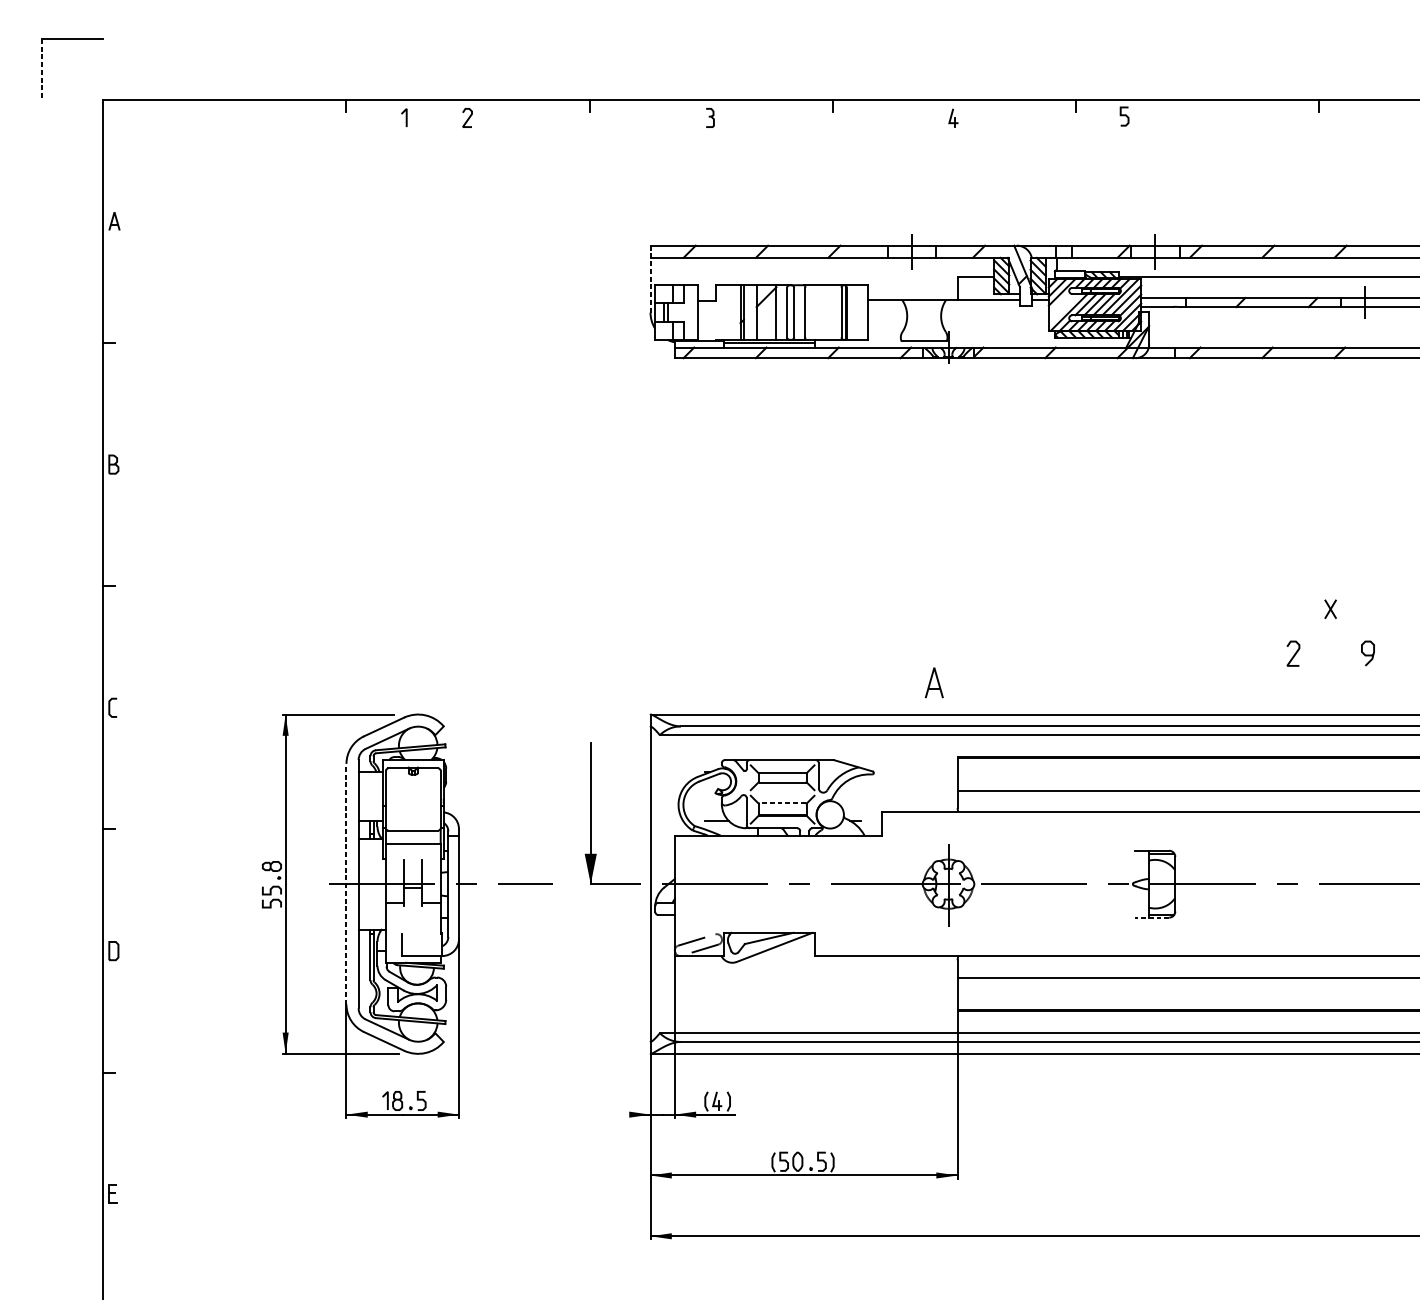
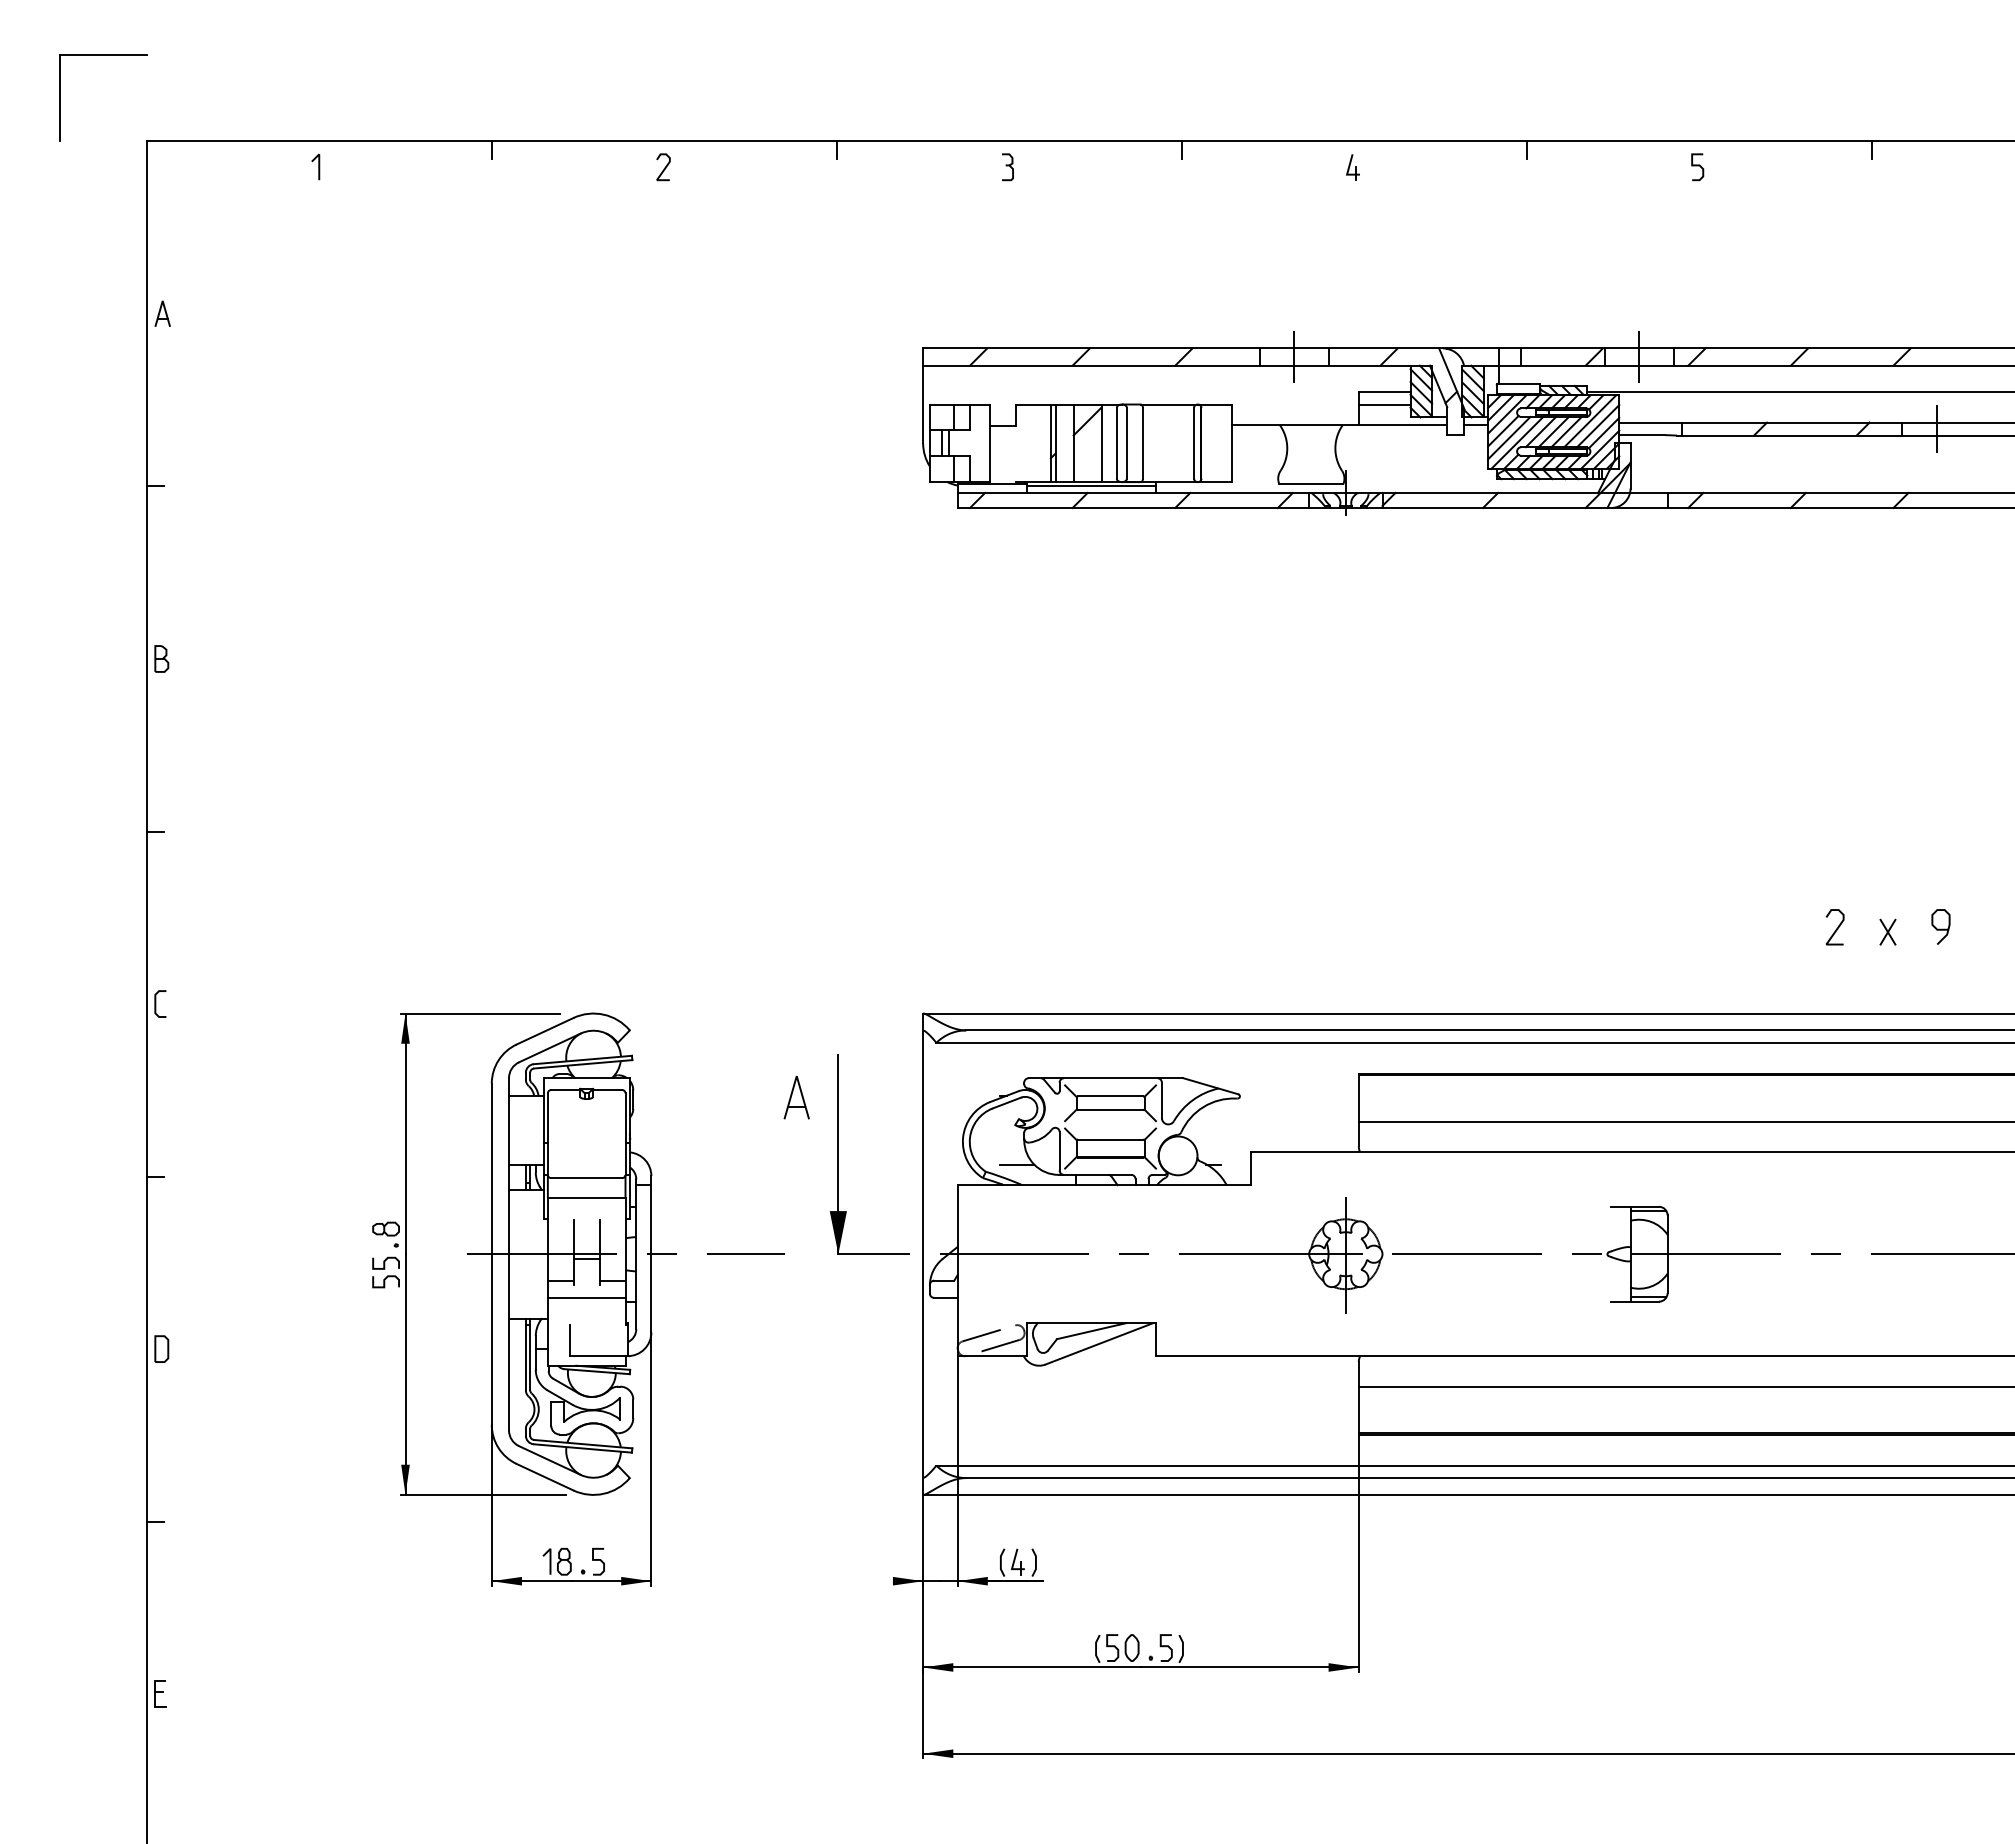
line: (42, 69) -> (60, 98), dashed -> solid
curve: (1124, 116) -> (1697, 166), moved
line: (406, 117) -> (318, 166), moved
line: (650, 279) -> (923, 396), dashed -> solid
line: (975, 285) -> (1384, 405), added
line: (1059, 303) -> (1503, 430), added
line: (1063, 309) -> (1509, 438), added
part: (1330, 608) -> (1887, 931), moved
part: (934, 682) -> (796, 1097), moved
line: (782, 803) -> (1110, 1139), dashed -> solid
line: (346, 884) -> (491, 1254), dashed -> solid
line: (413, 914) -> (586, 1297), added
line: (1152, 917) -> (1635, 1301), dashed -> solid

